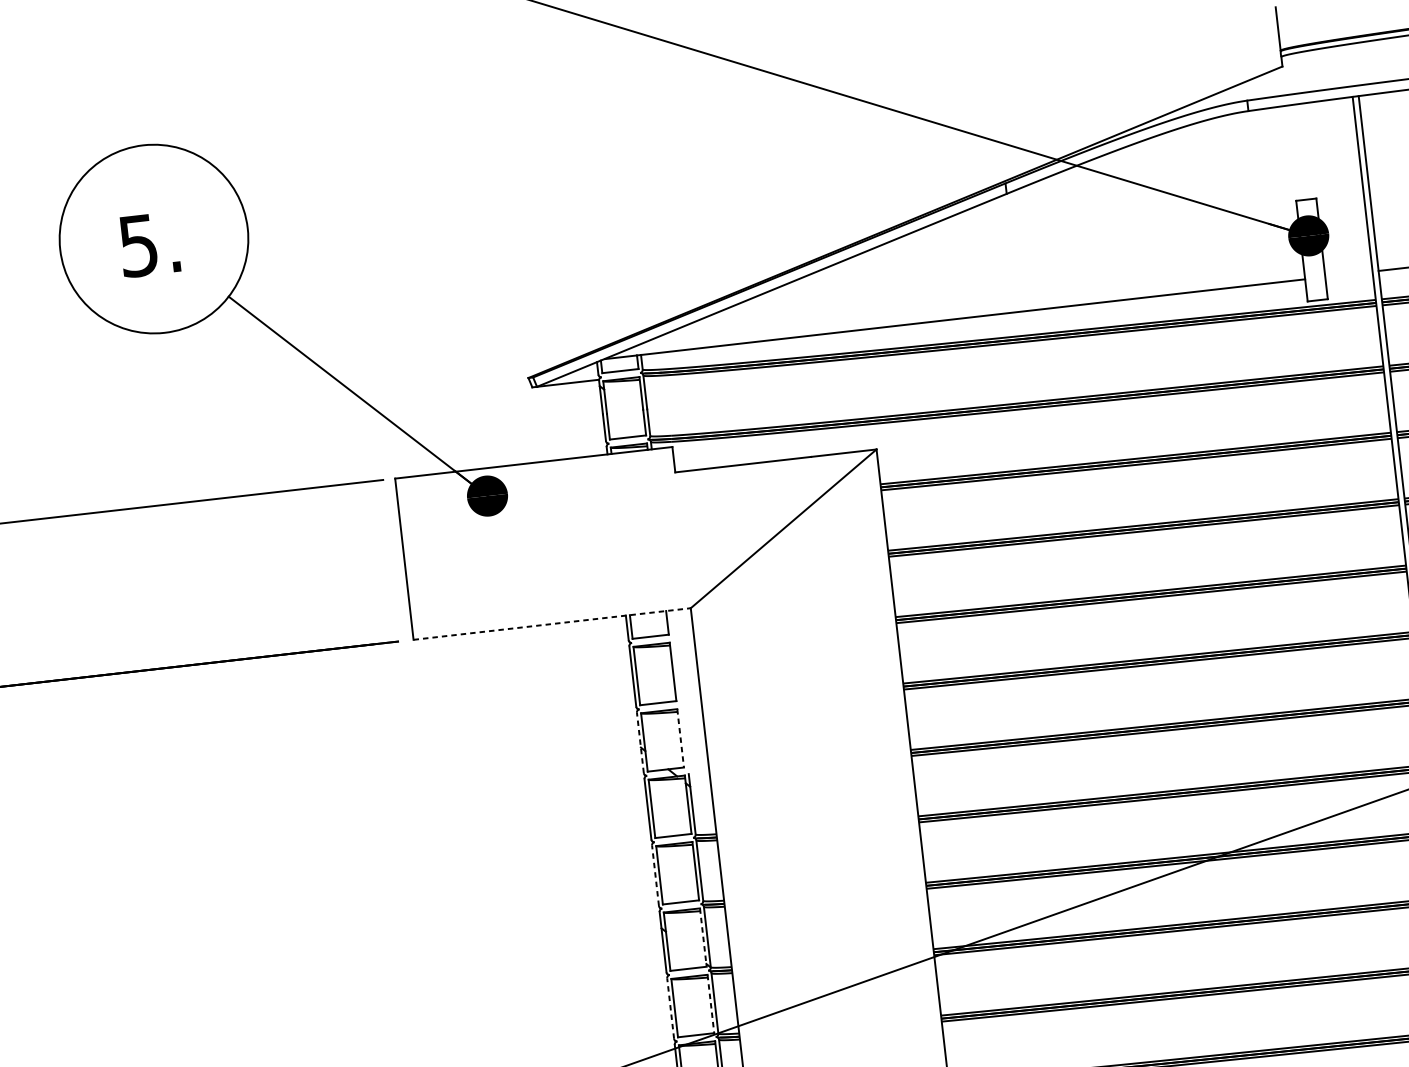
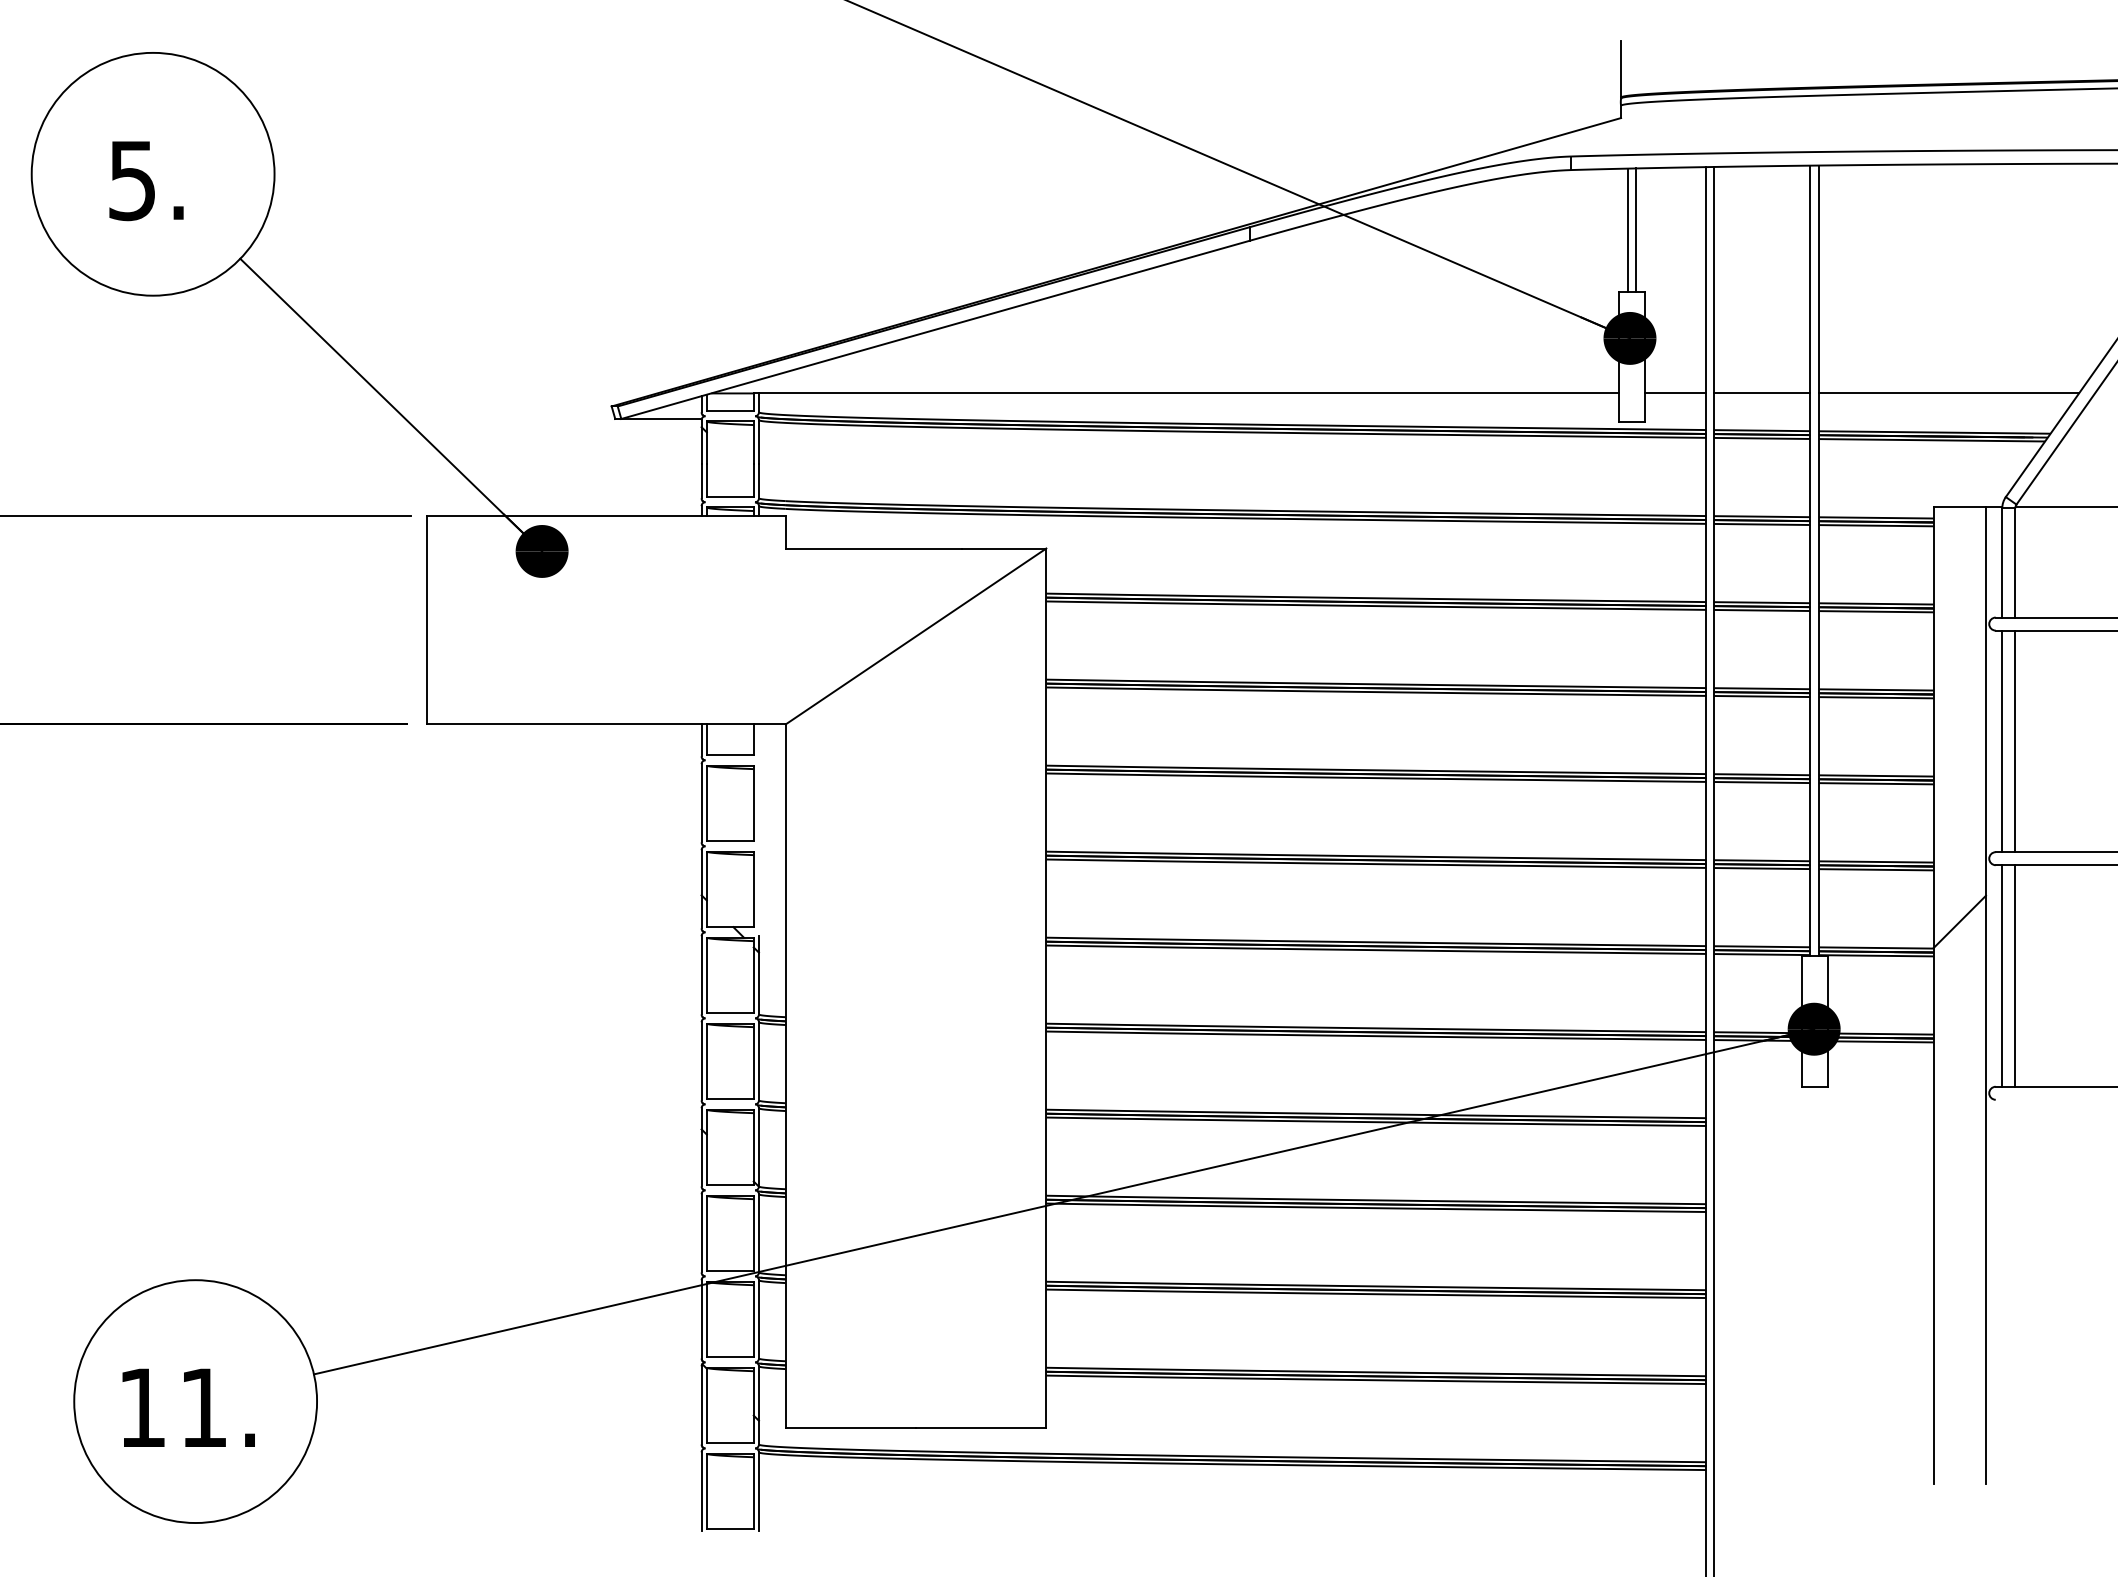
line: (1297, 151) -> (1628, 229), added
line: (1304, 151) -> (1636, 229), added
line: (1348, 274) -> (1675, 393), added
line: (552, 624) -> (606, 724), dashed -> solid
line: (680, 738) -> (753, 889), dashed -> solid
line: (640, 742) -> (701, 888), dashed -> solid
line: (655, 875) -> (701, 1060), dashed -> solid
line: (703, 937) -> (753, 1147), dashed -> solid
line: (710, 1004) -> (753, 1233), dashed -> solid
line: (670, 1007) -> (701, 1232), dashed -> solid

